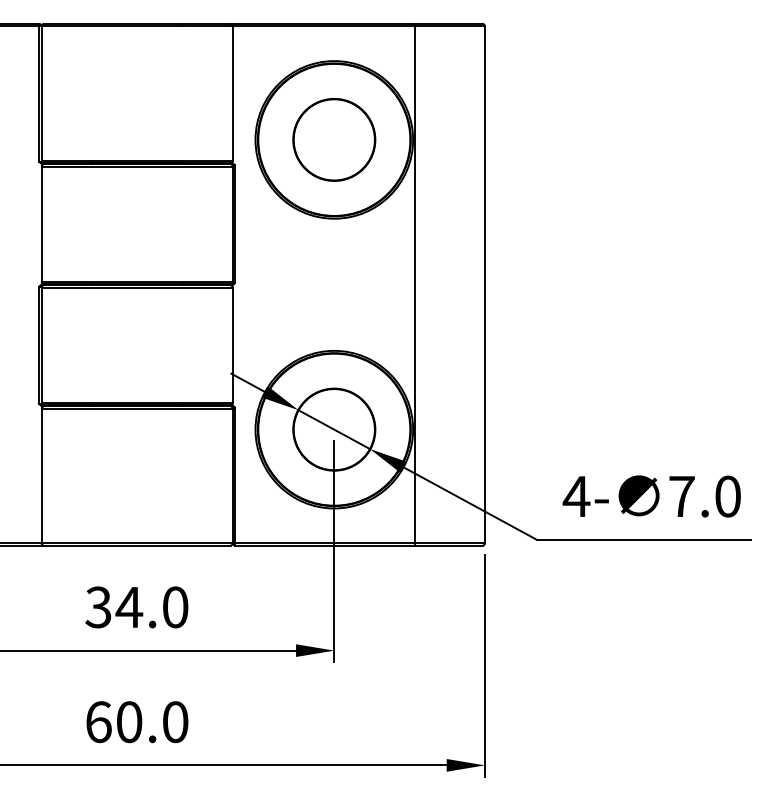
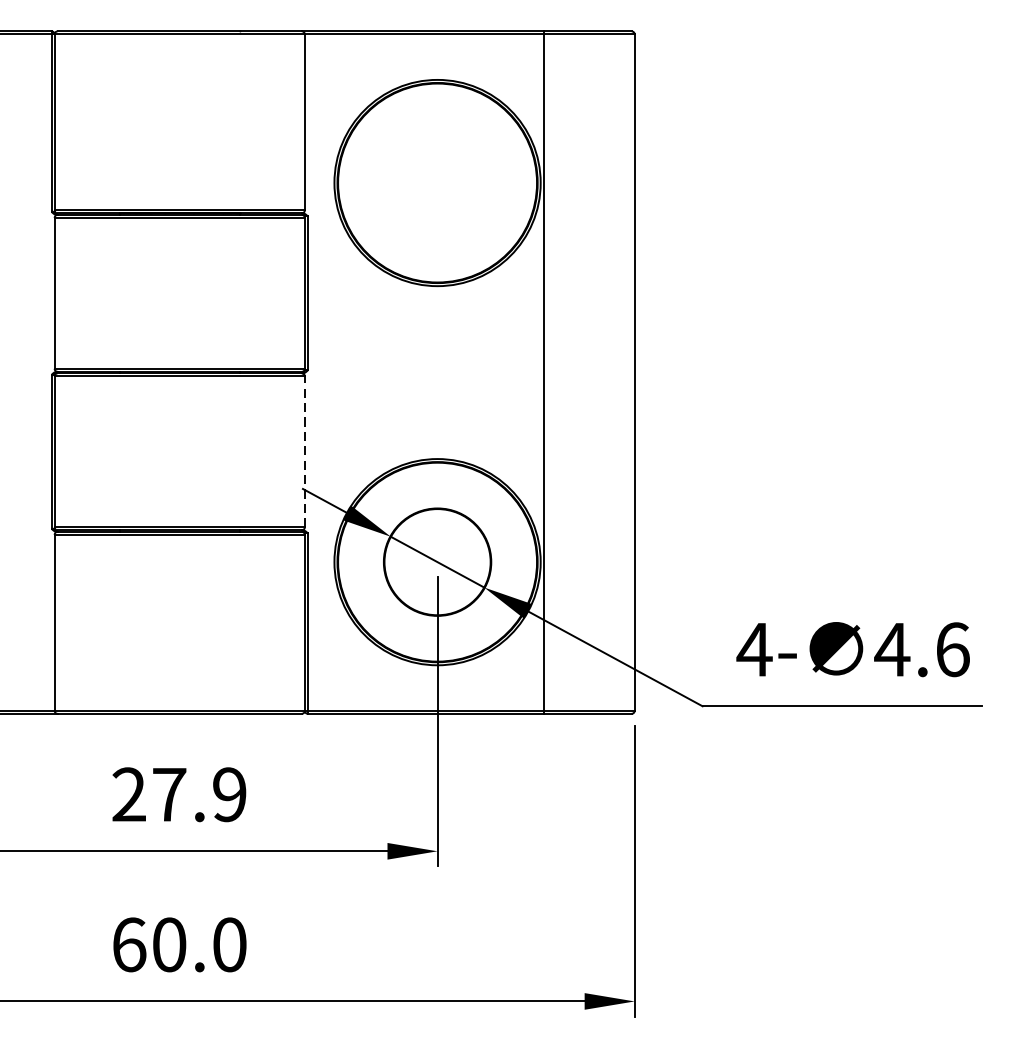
circle: (334, 139) -> (437, 182), removed
line: (232, 345) -> (304, 452), solid -> dashed
text: (704, 496) -> (921, 649), 7.0 -> 4.6
text: (136, 607) -> (178, 794), 34.0 -> 27.9

